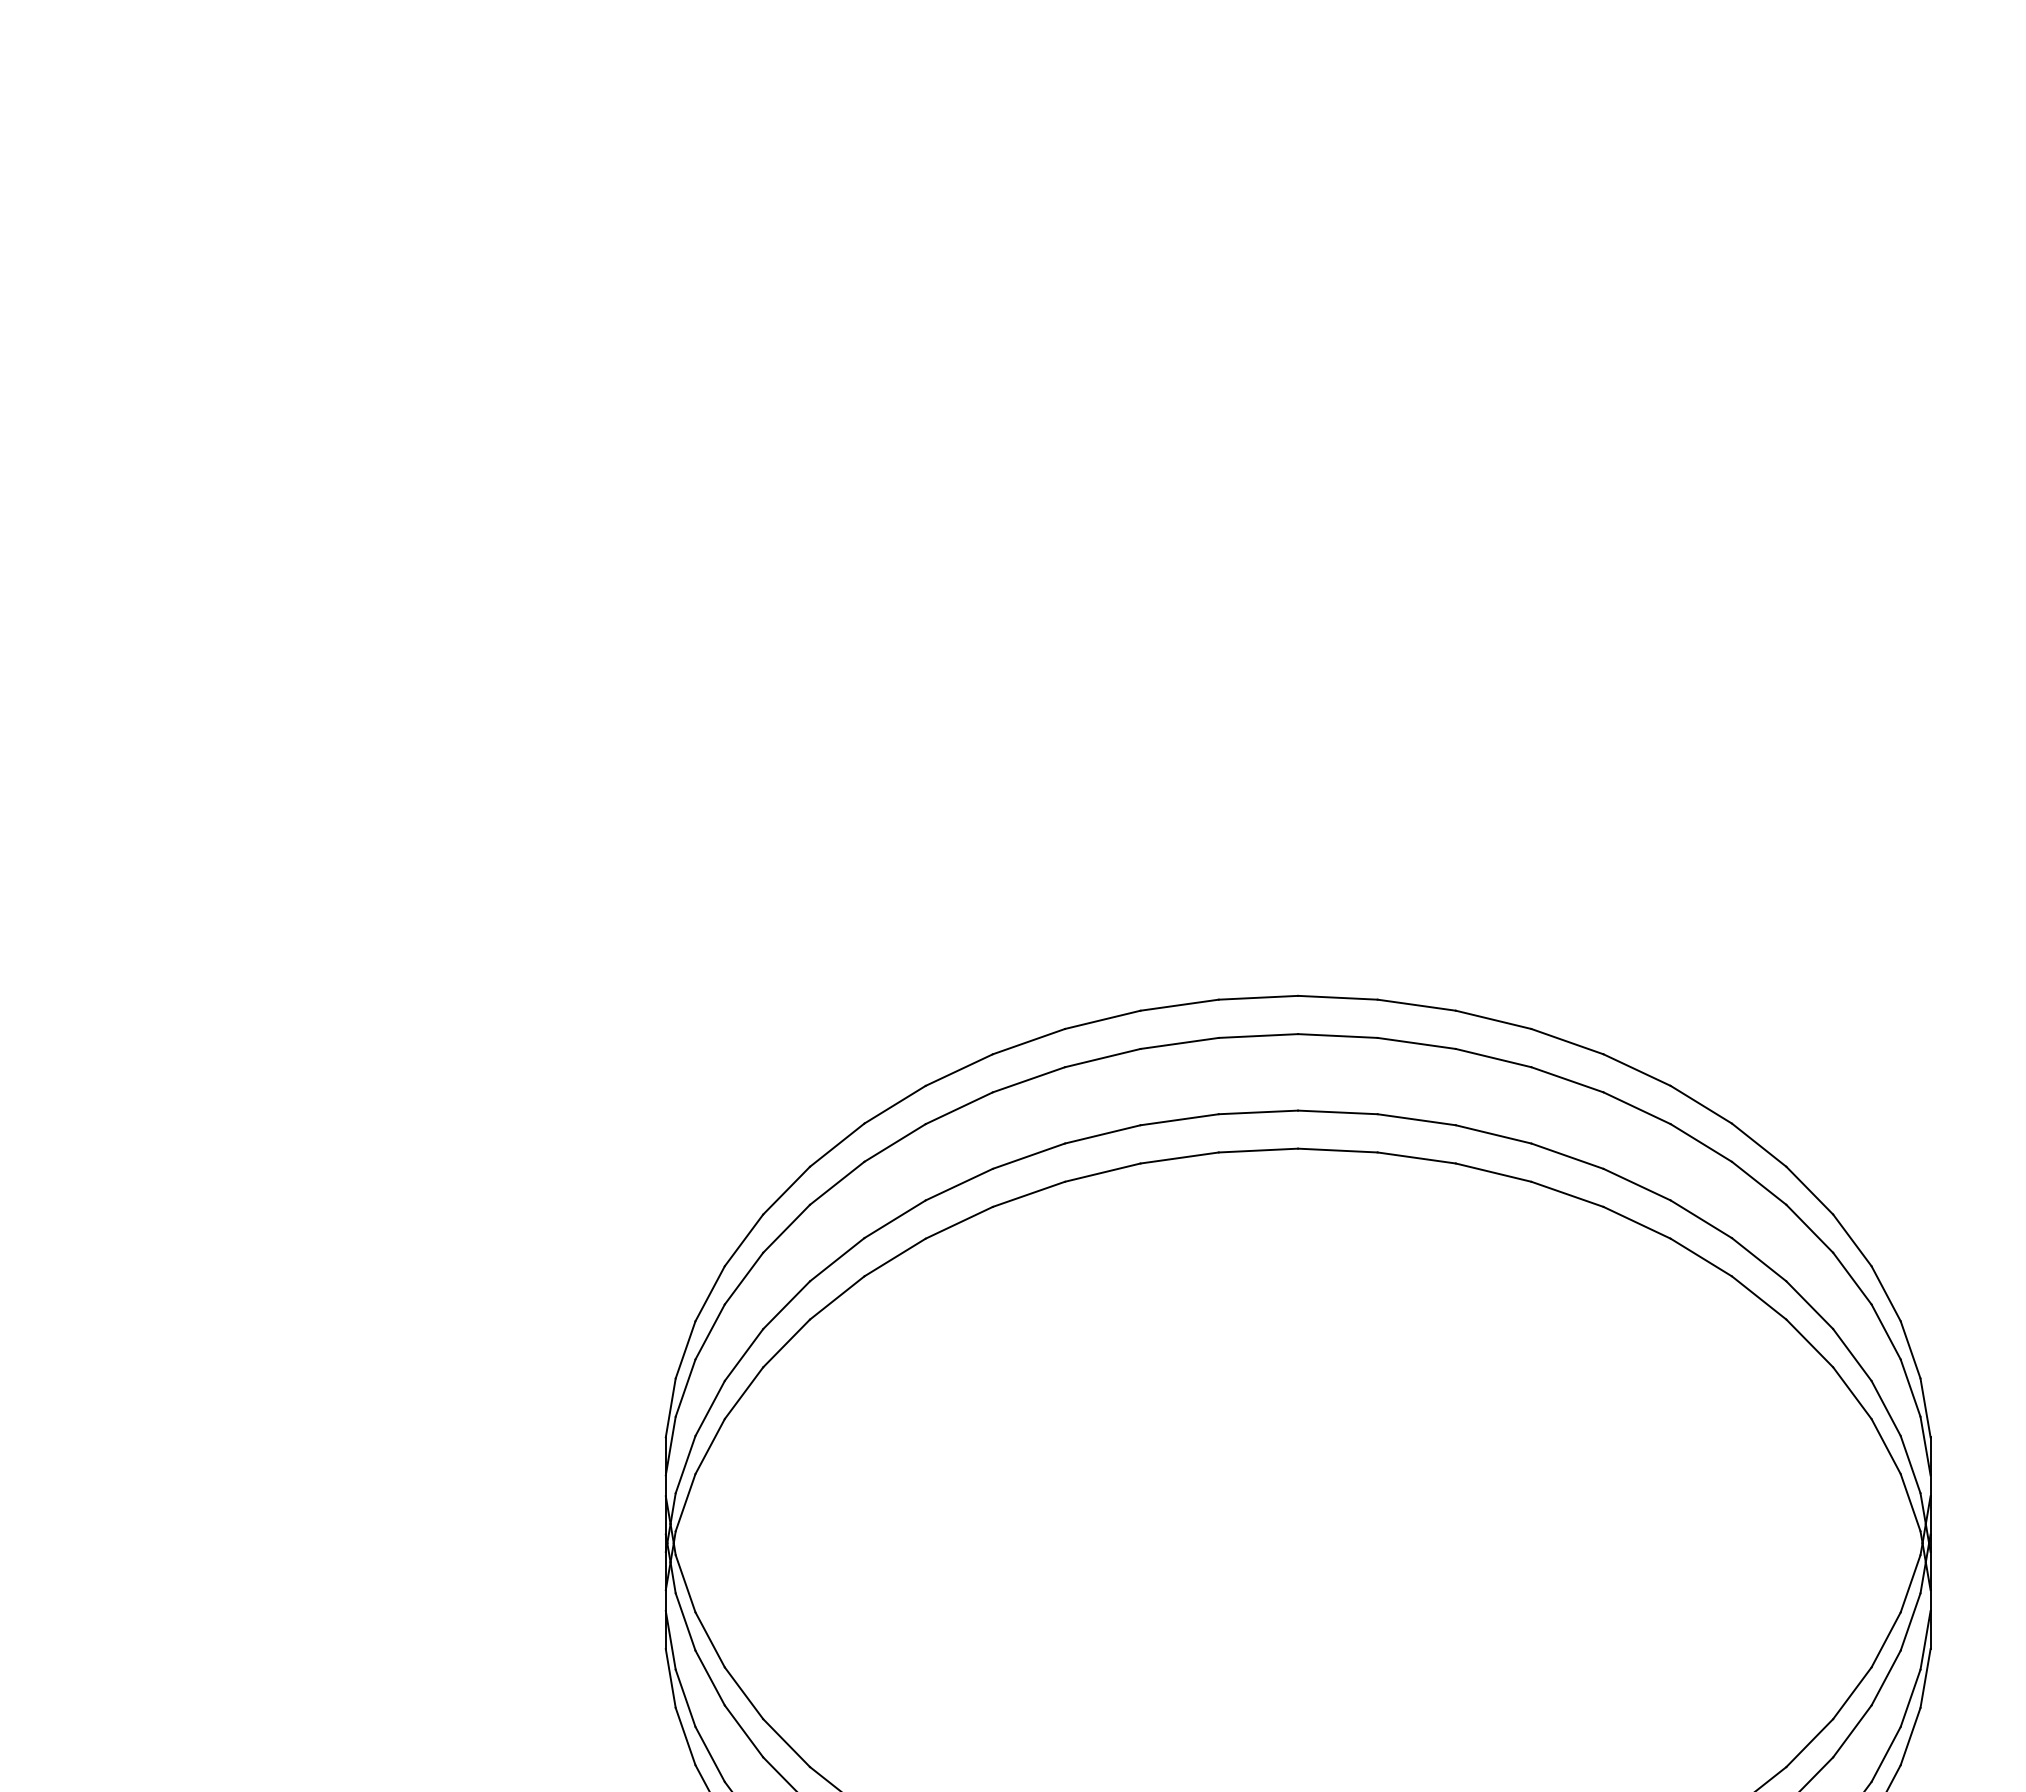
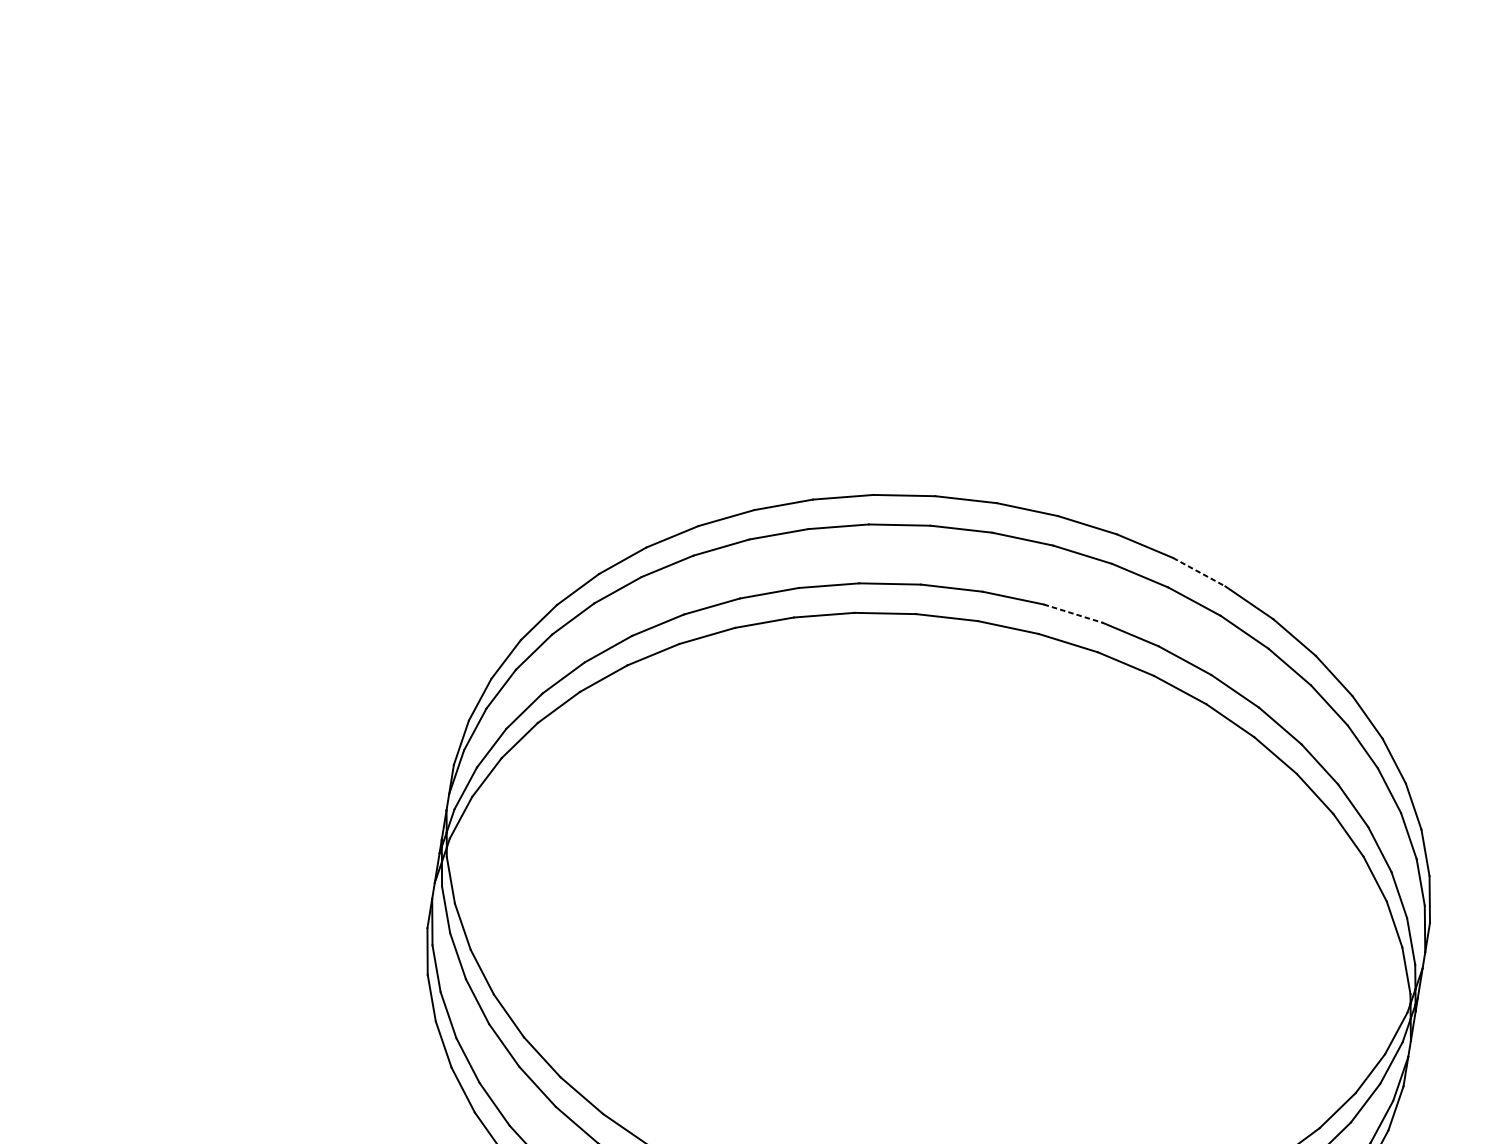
line: (1567, 1041) -> (1199, 572), solid -> dashed
line: (1417, 1119) -> (1073, 613), solid -> dashed

